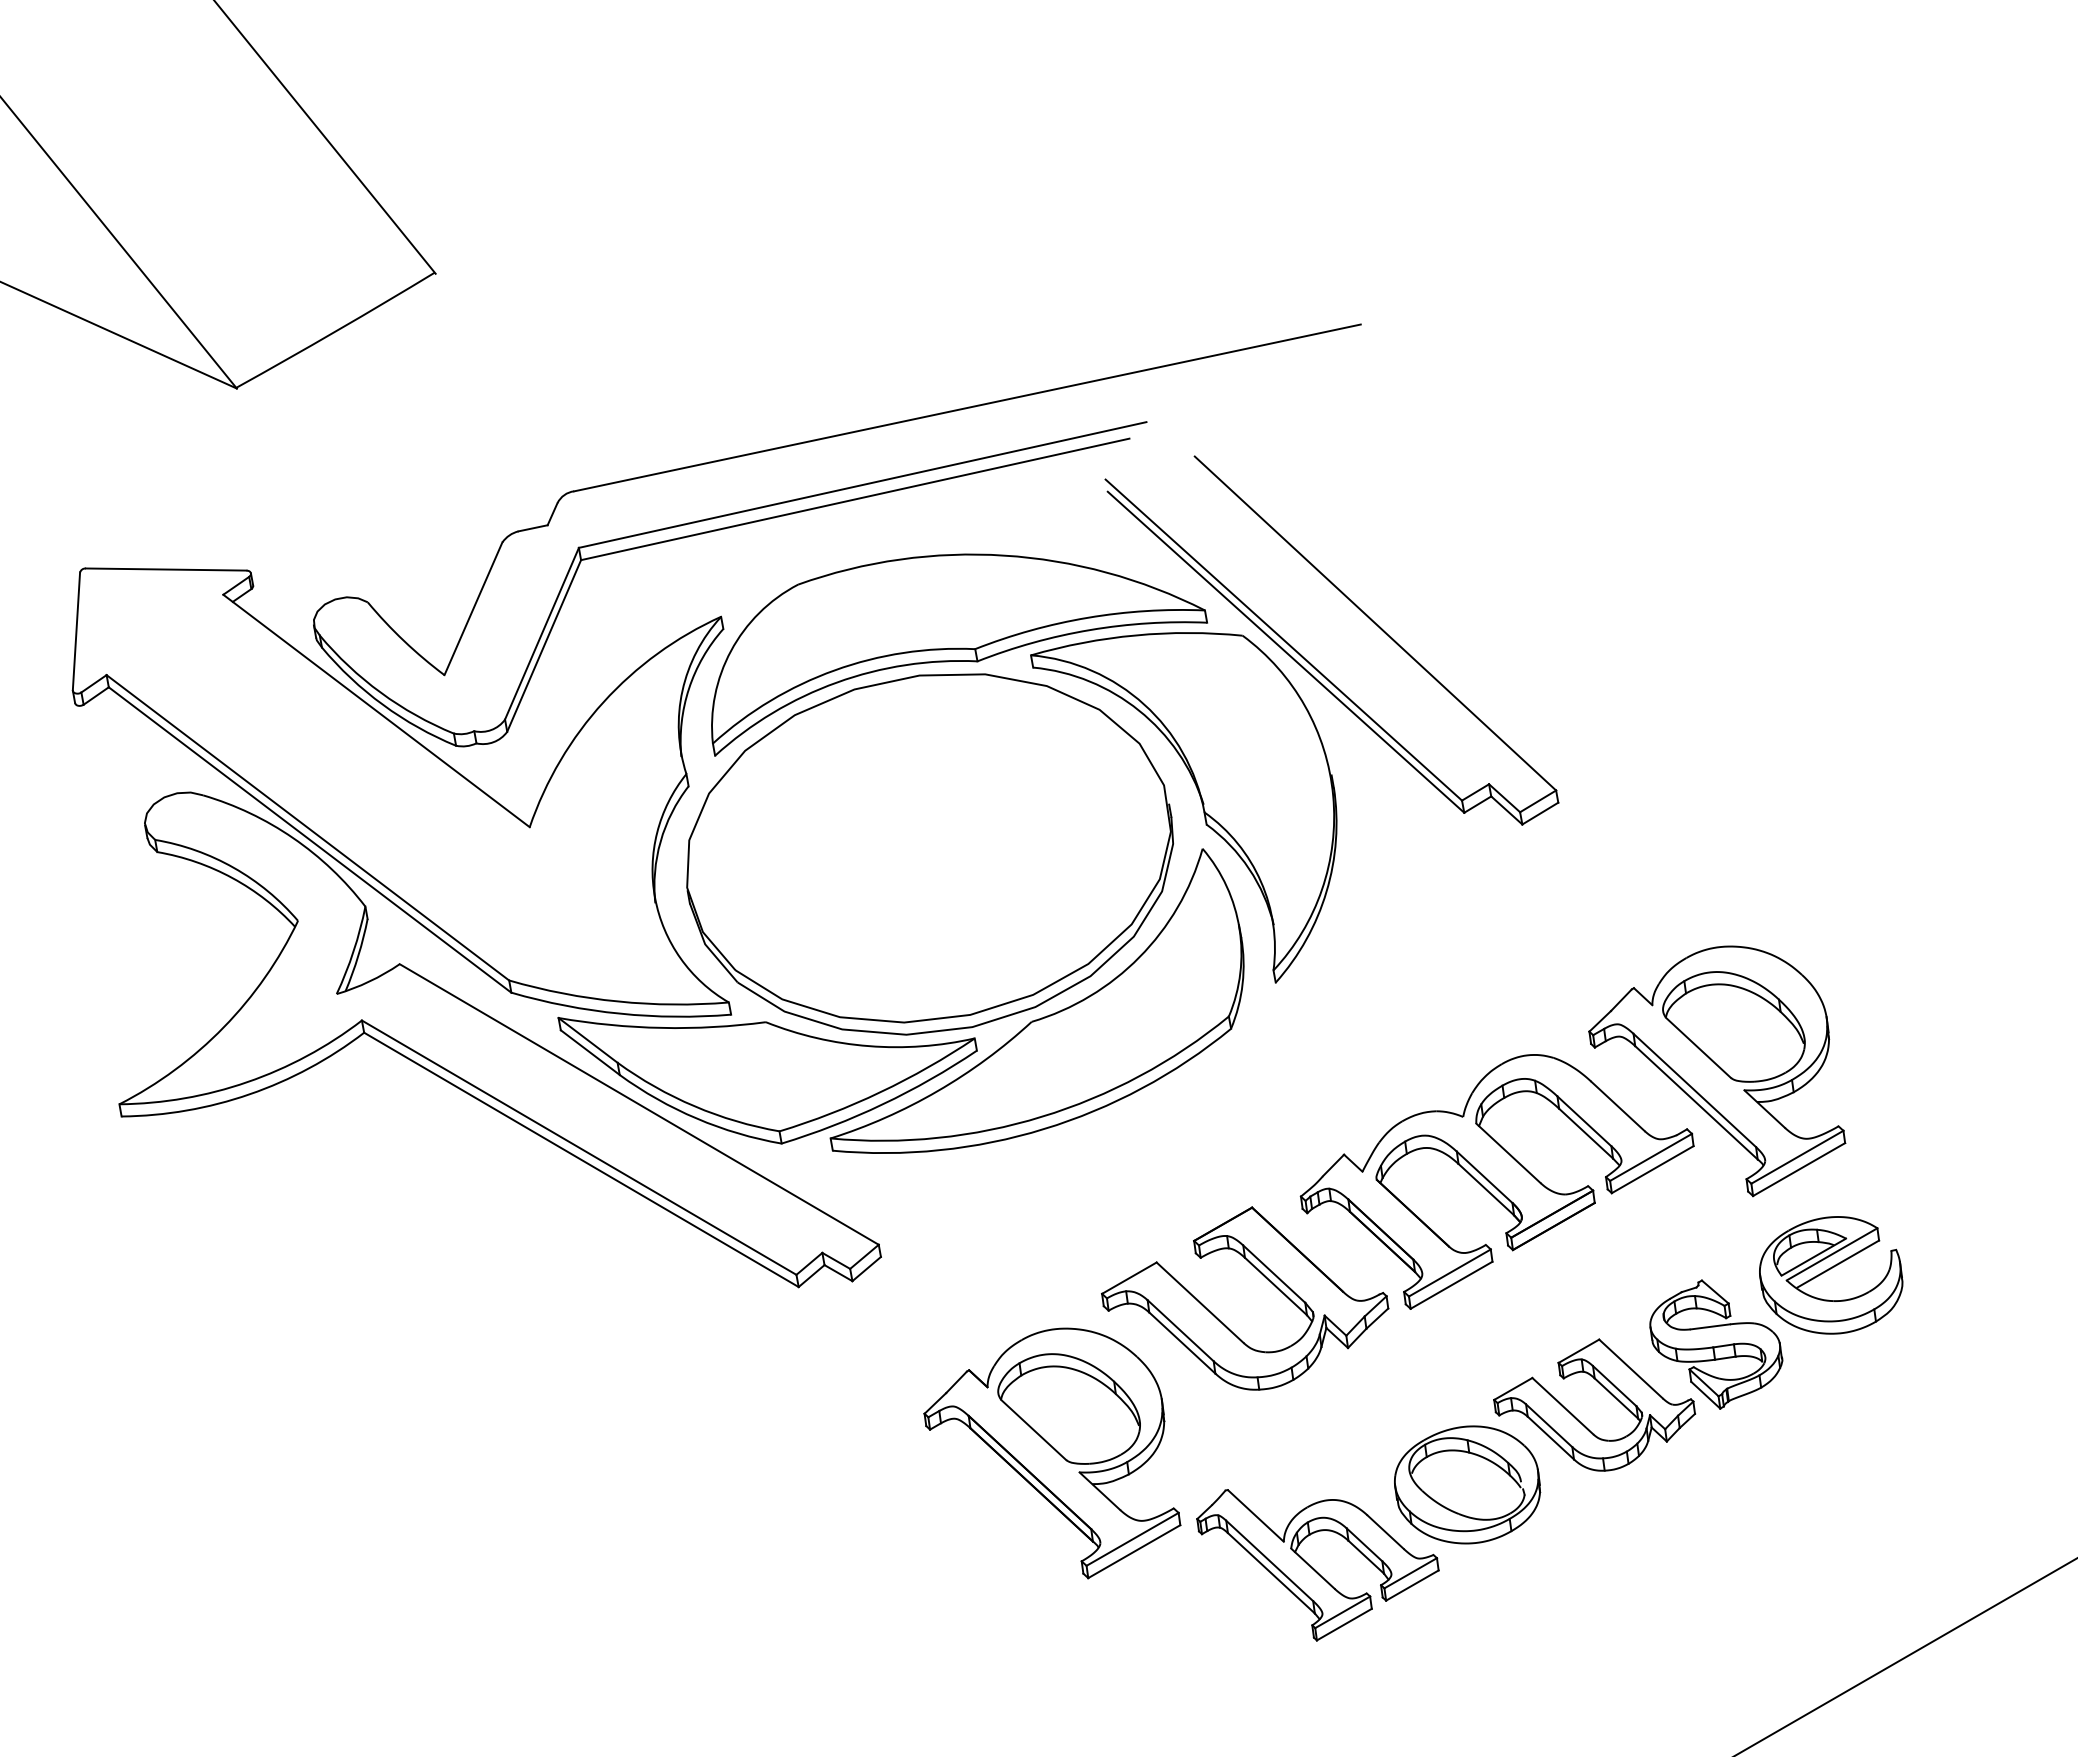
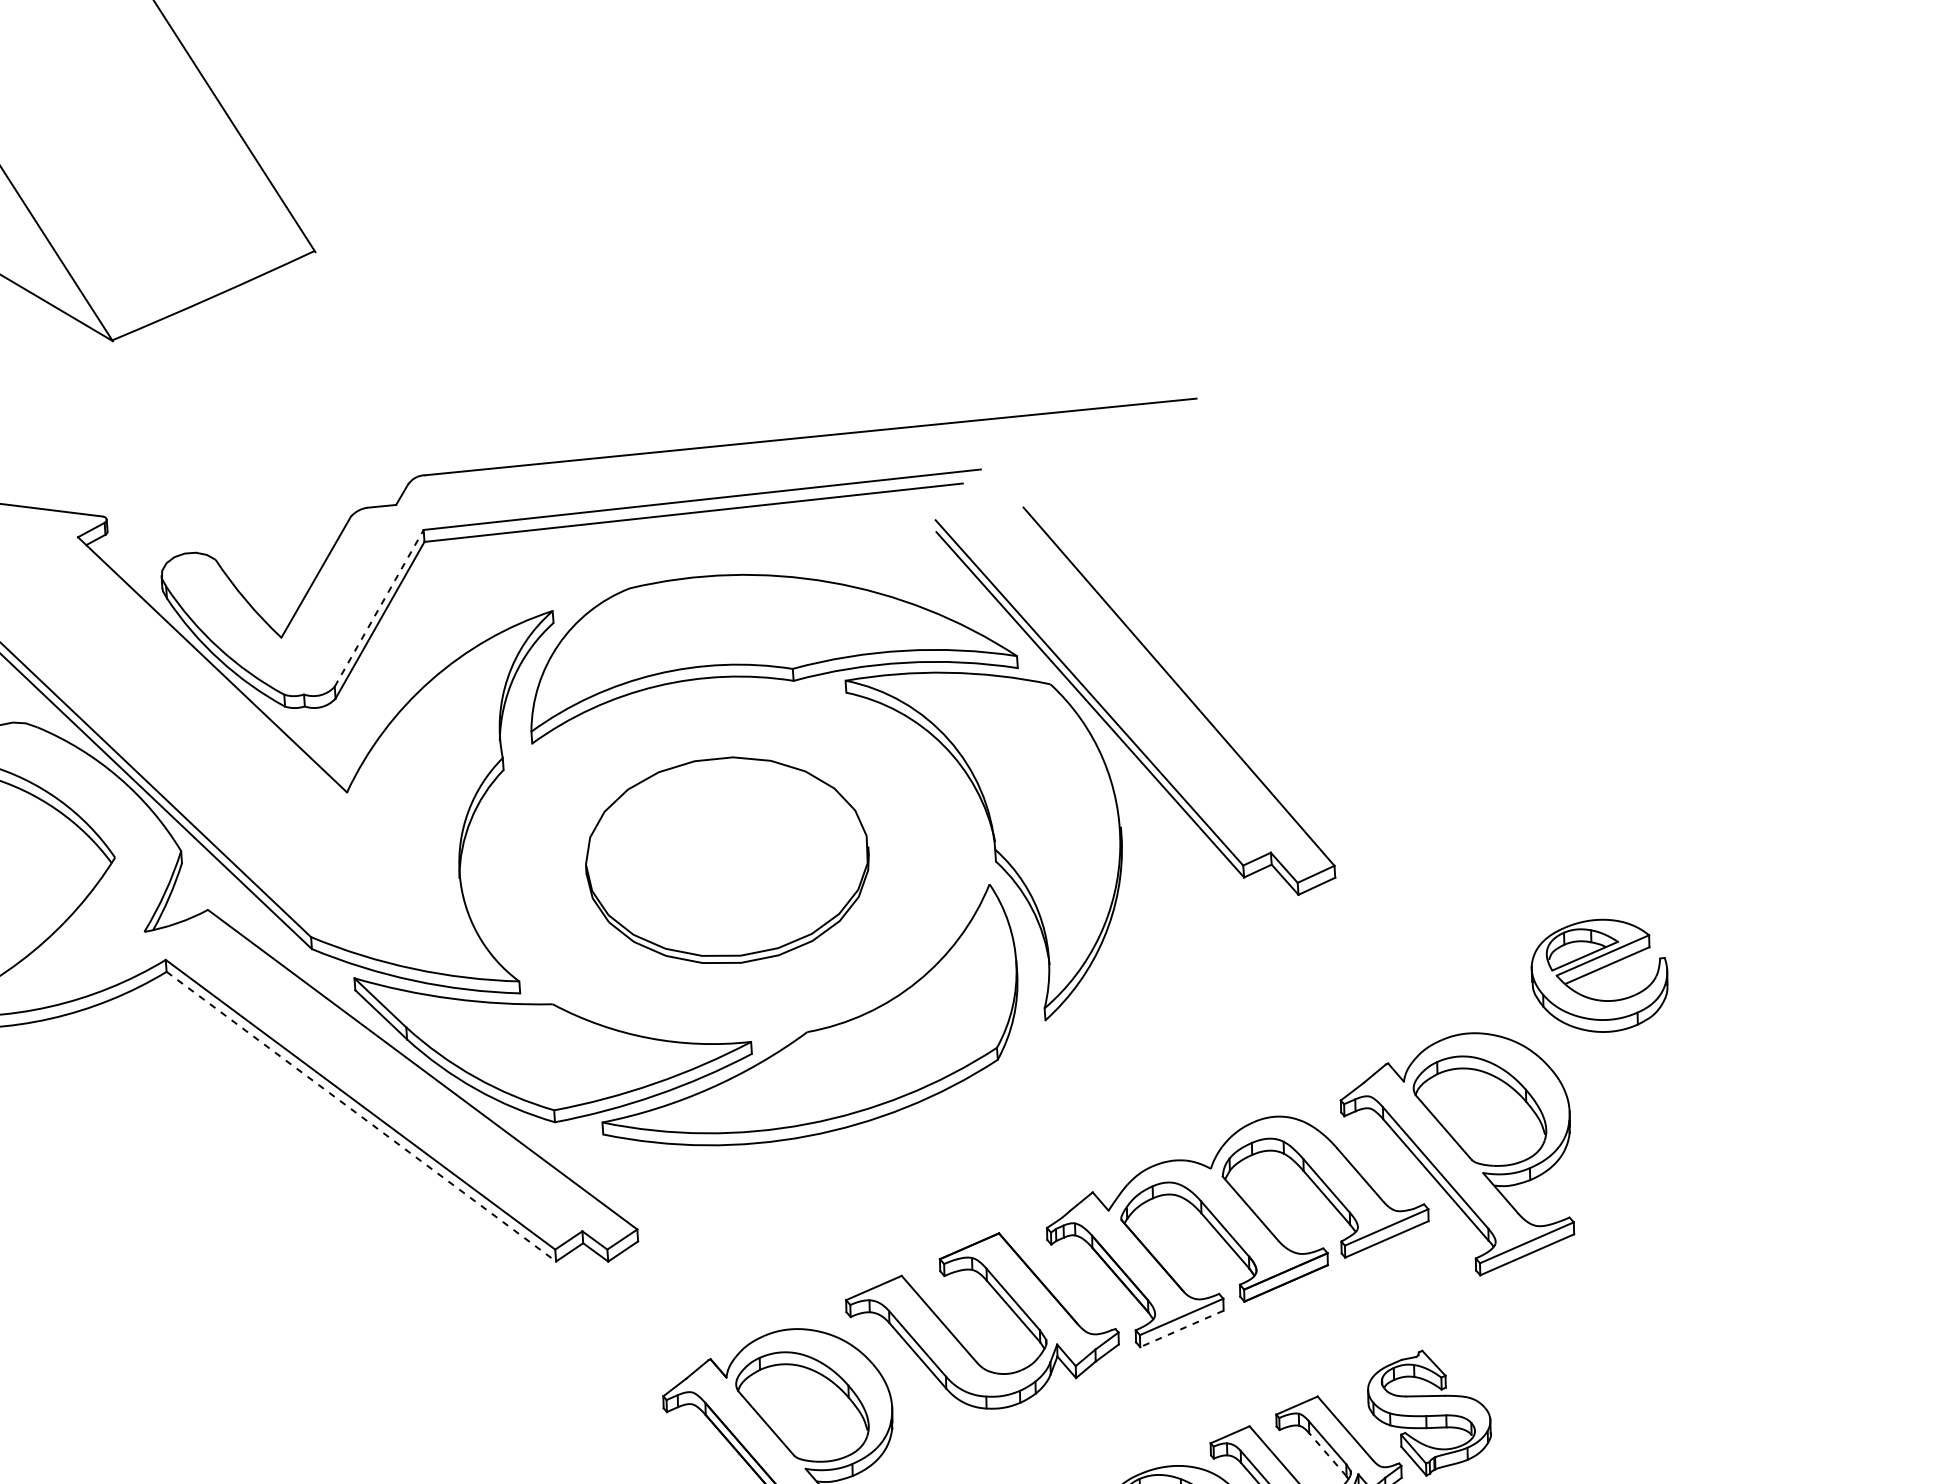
line: (542, 633) -> (379, 608), solid -> dashed
part: (929, 854) -> (727, 860), size x0.6
line: (581, 1159) -> (361, 1116), solid -> dashed
part: (1831, 1275) -> (1600, 975), moved
line: (1451, 1285) -> (1181, 1329), solid -> dashed
line: (1616, 1398) -> (1328, 1454), solid -> dashed

